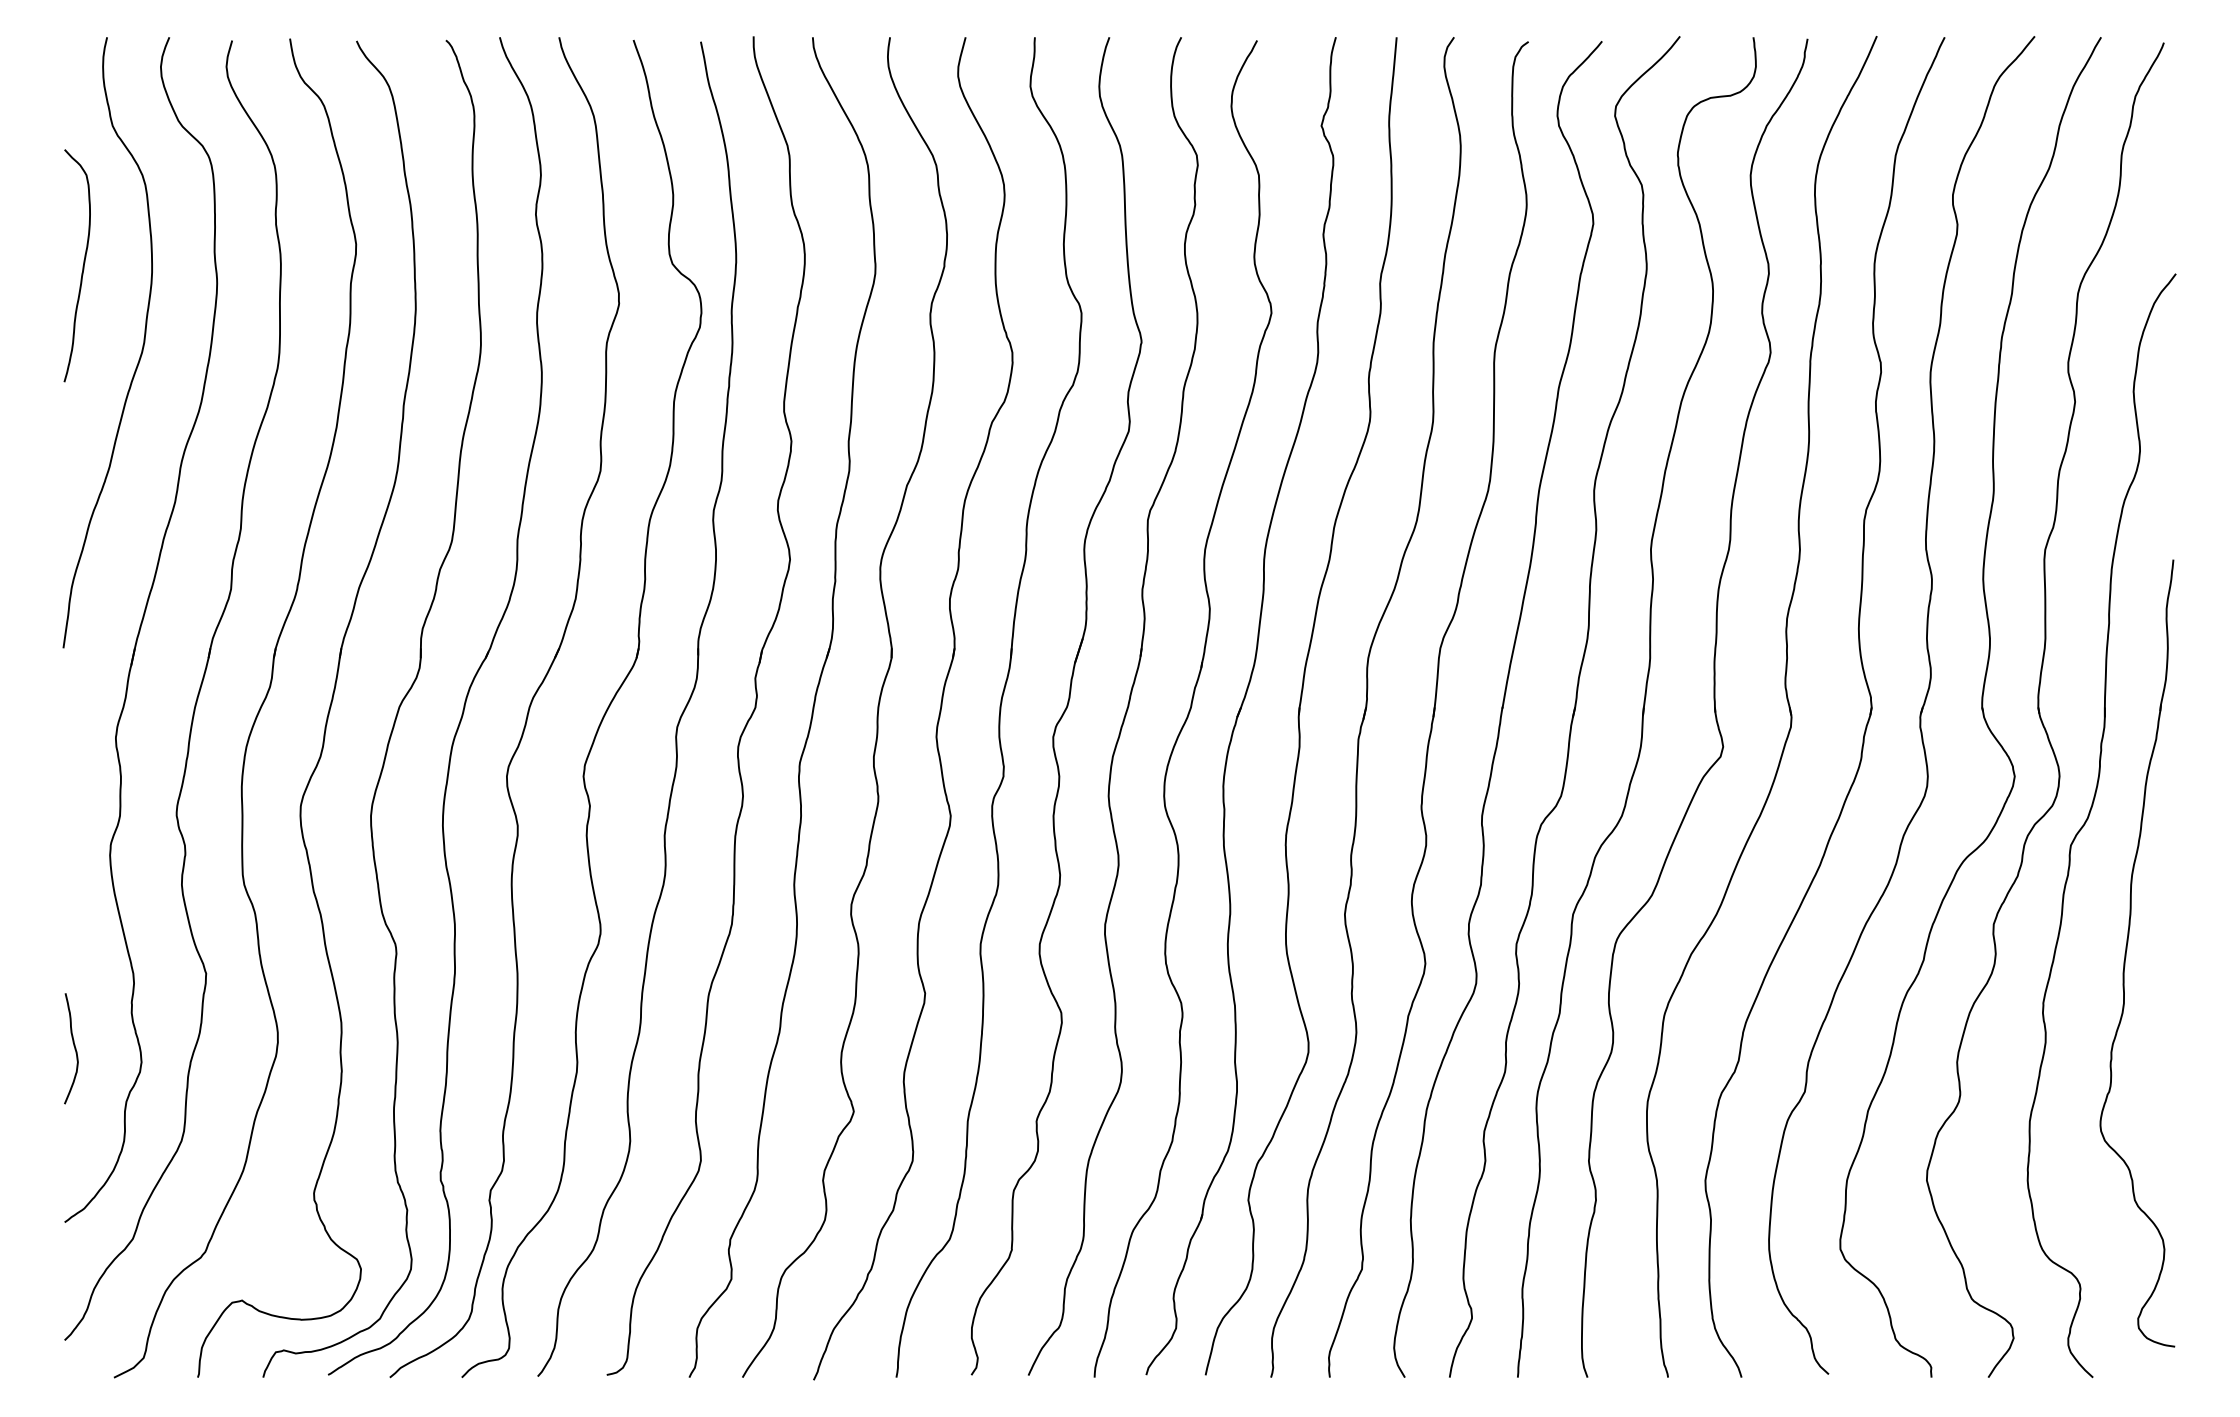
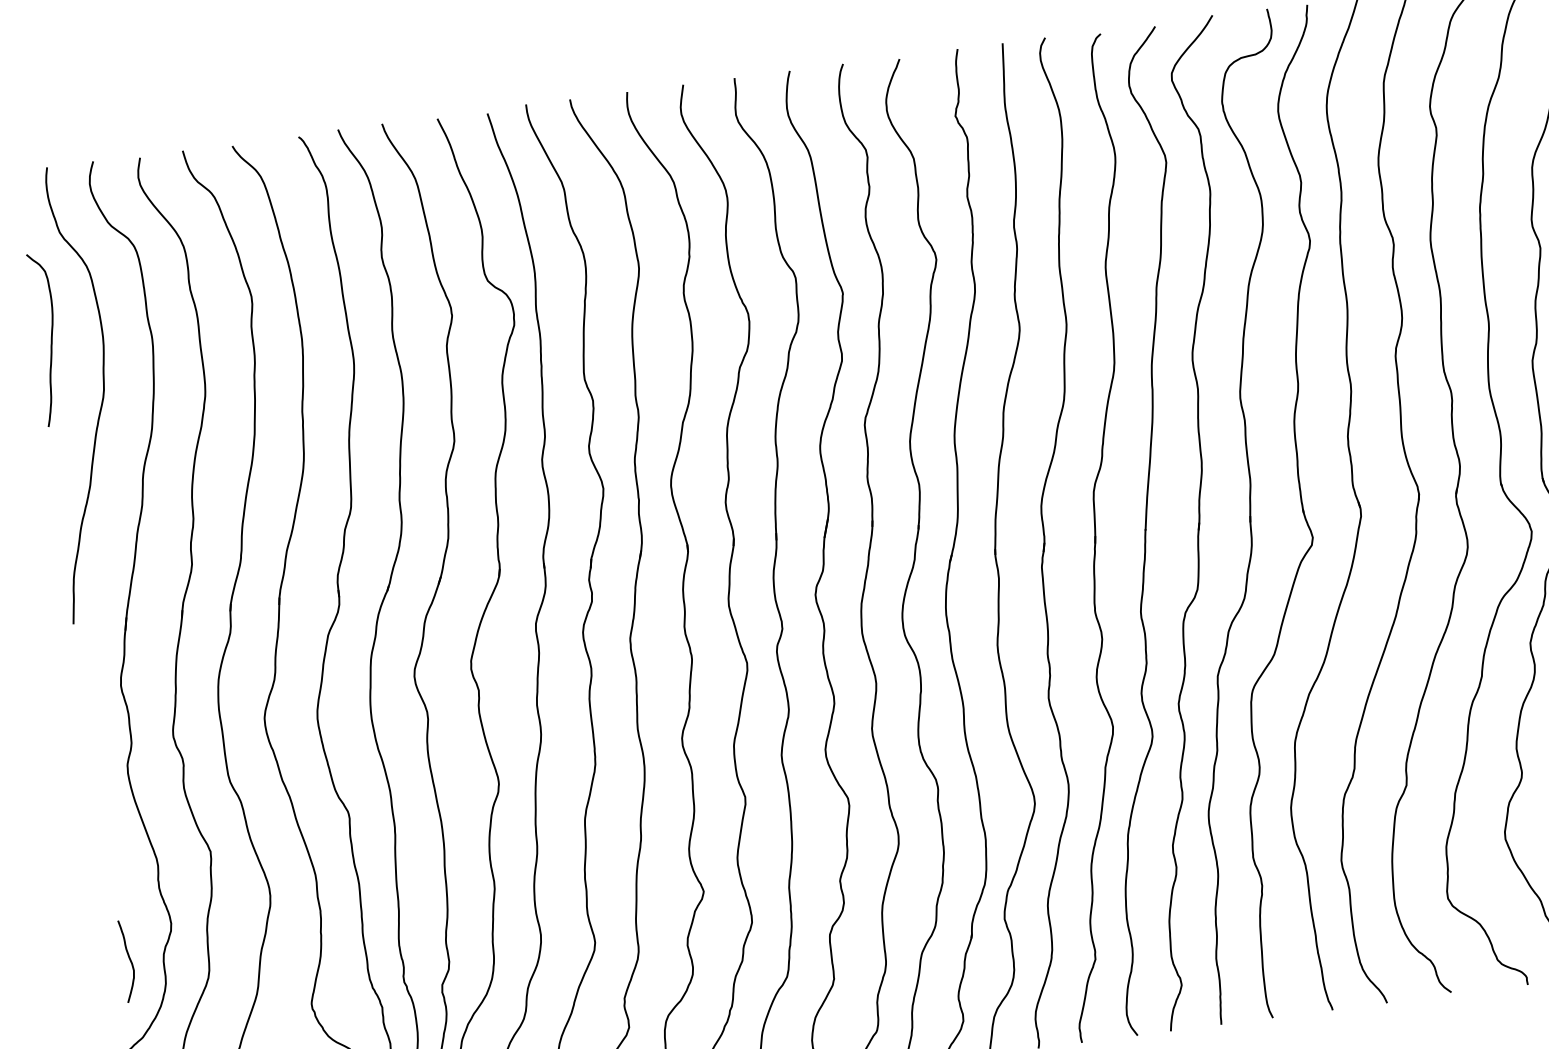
curve: (73, 1046) -> (129, 959), moved

